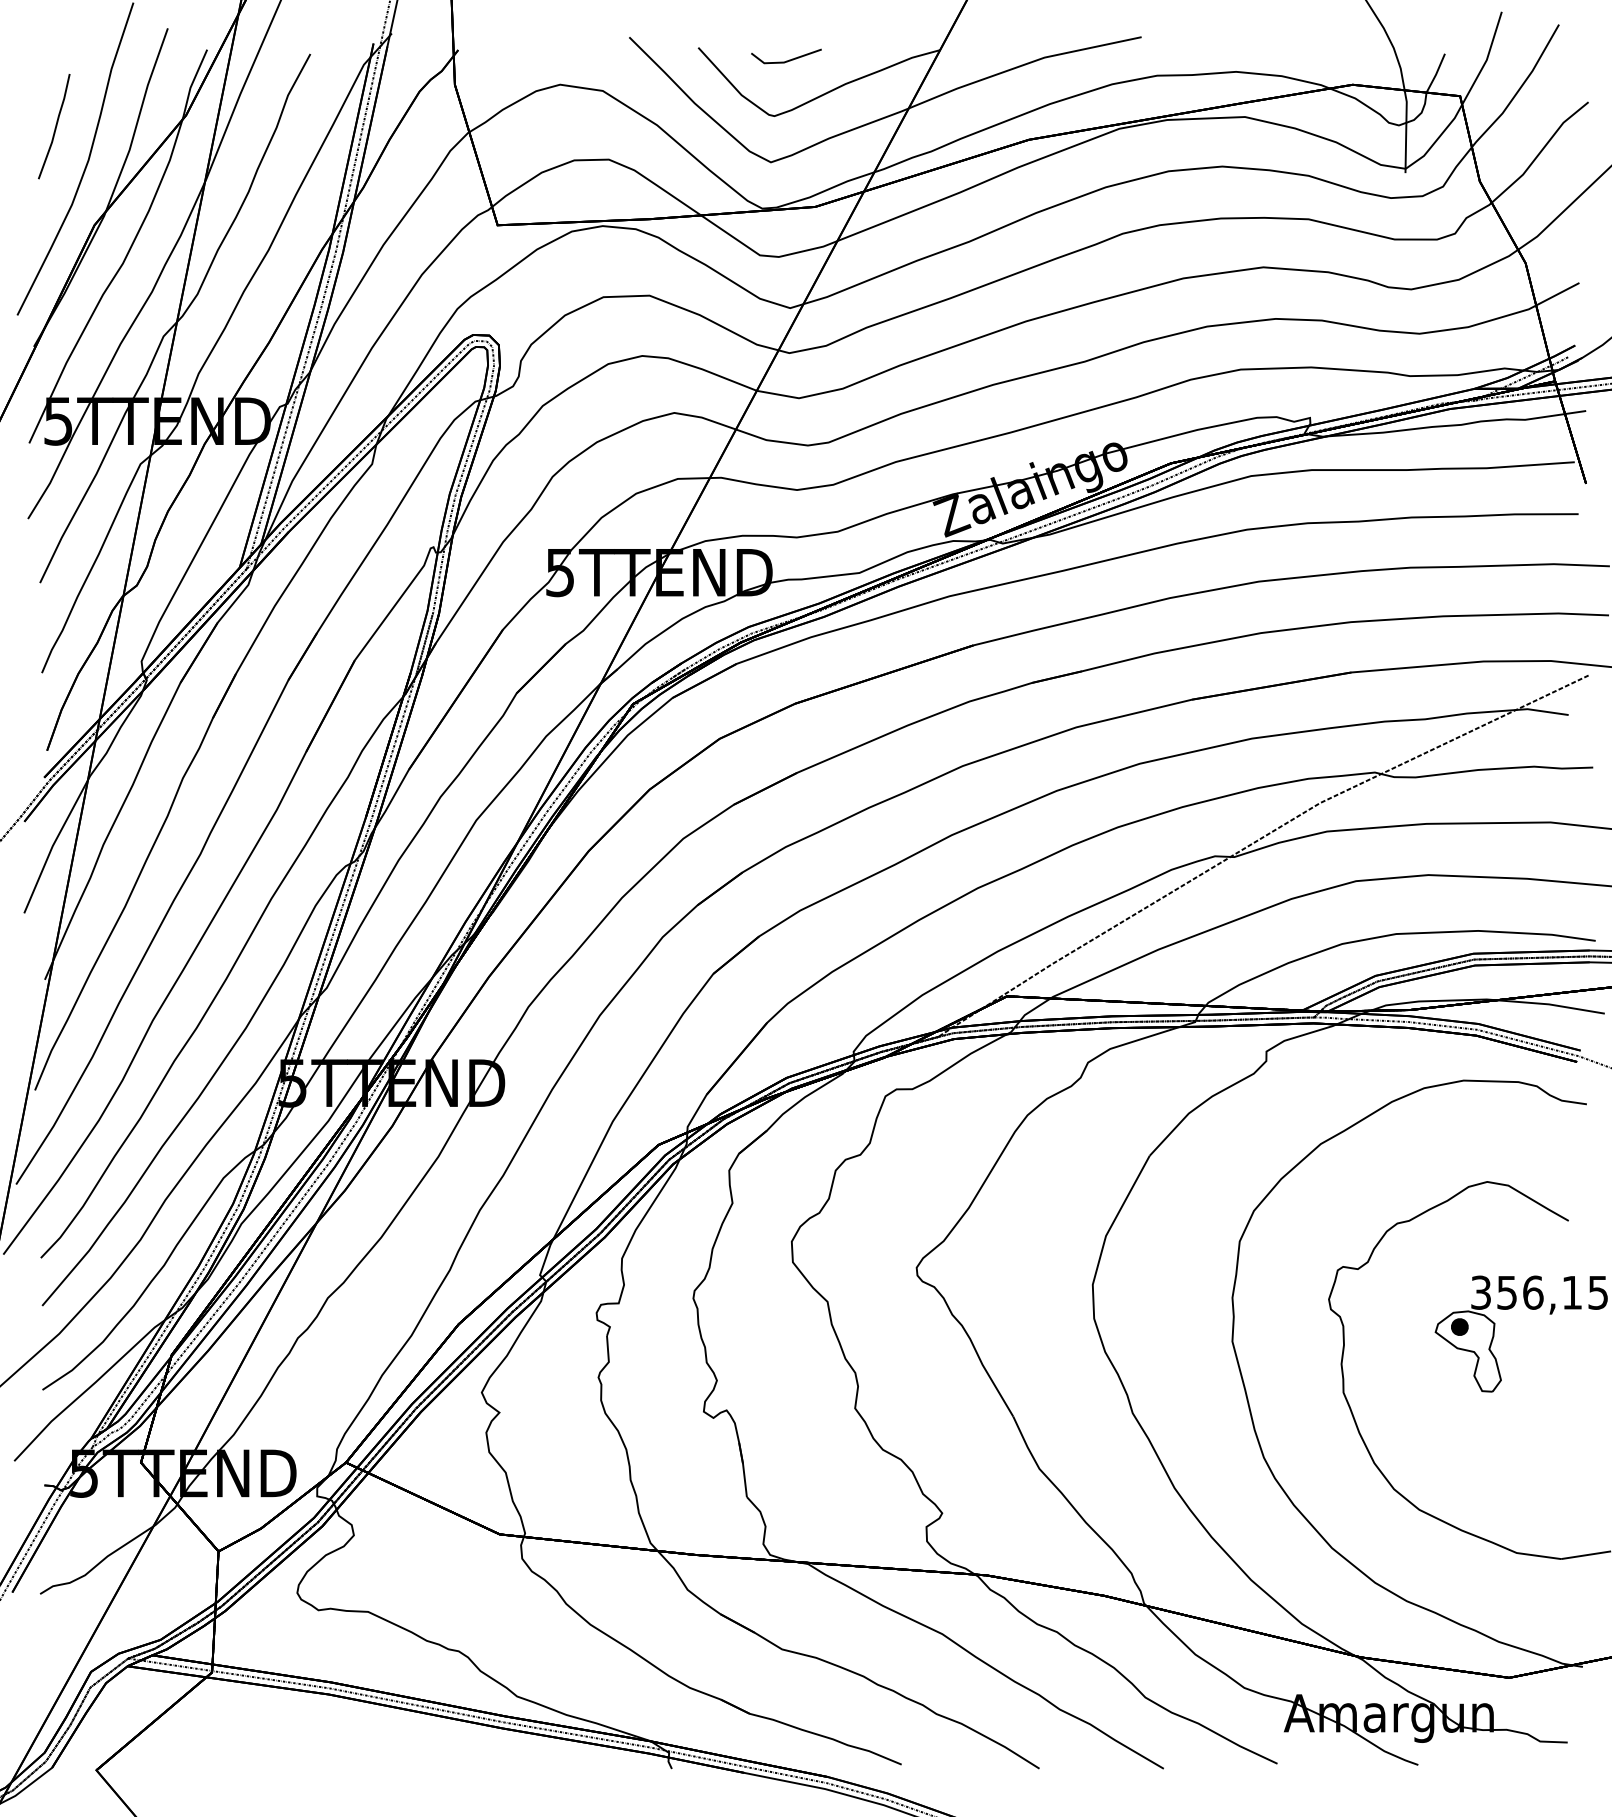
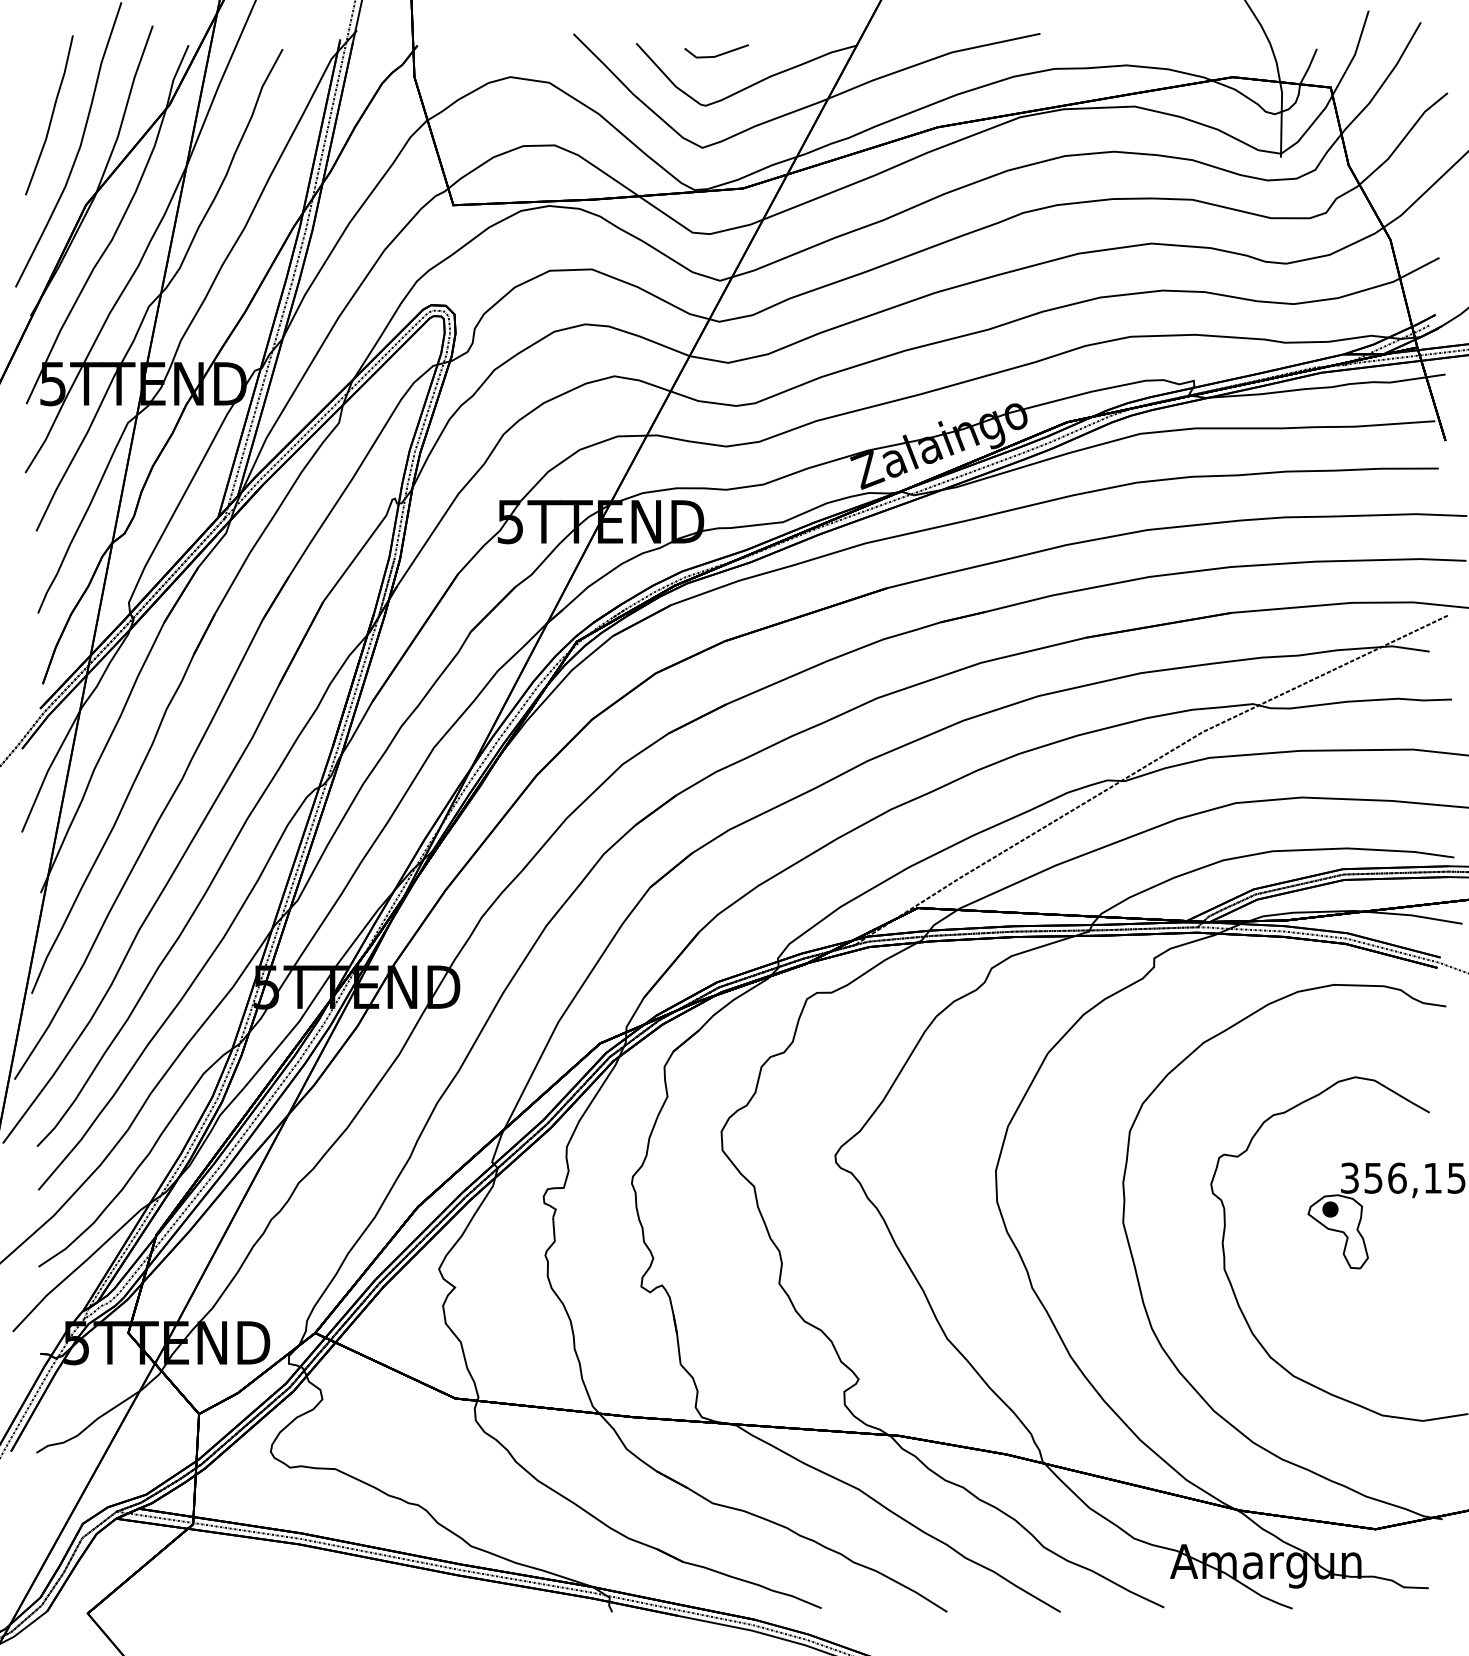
part: (53, 126) -> (48, 115), size x1.67

